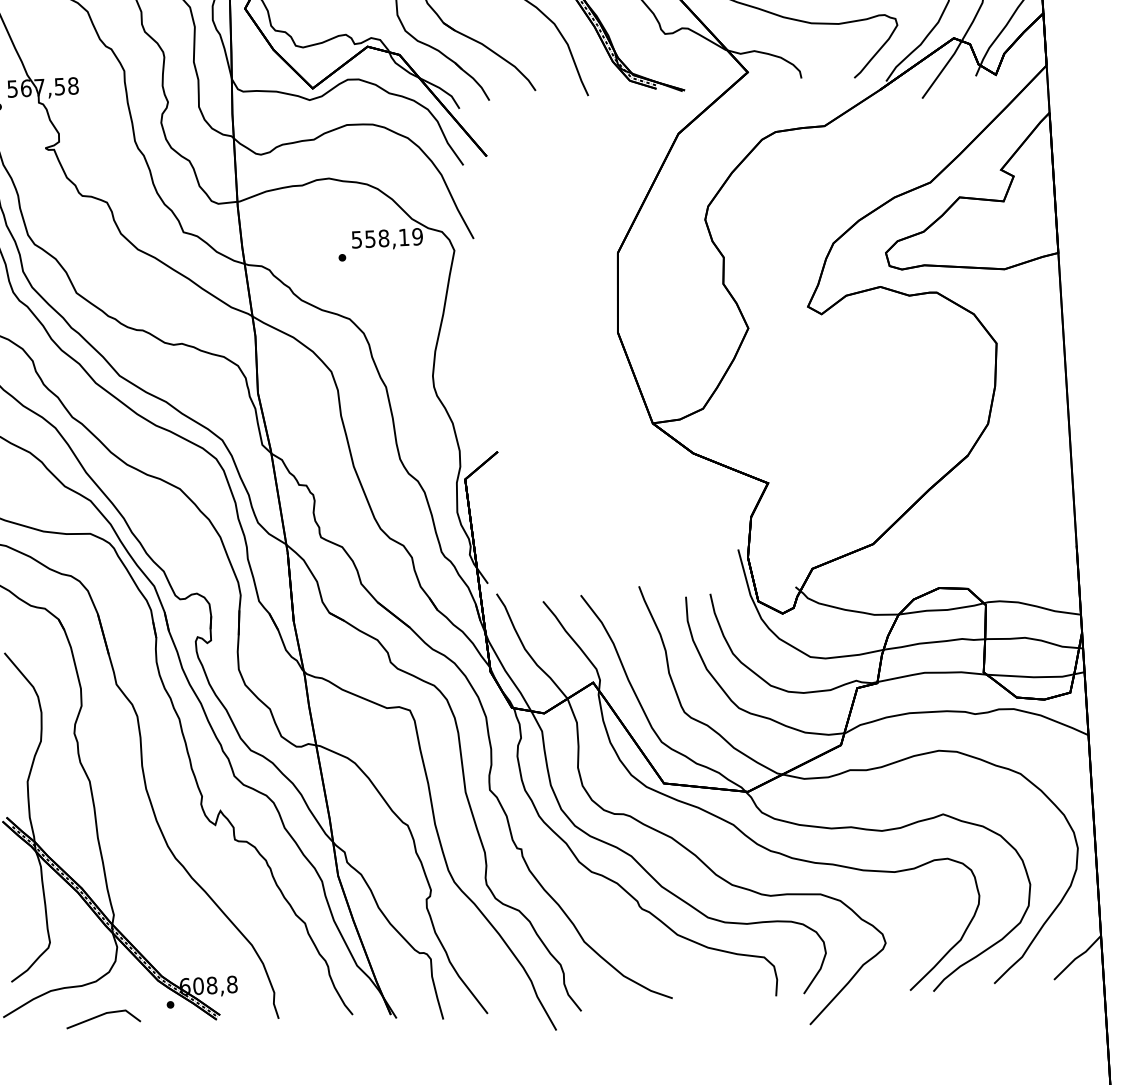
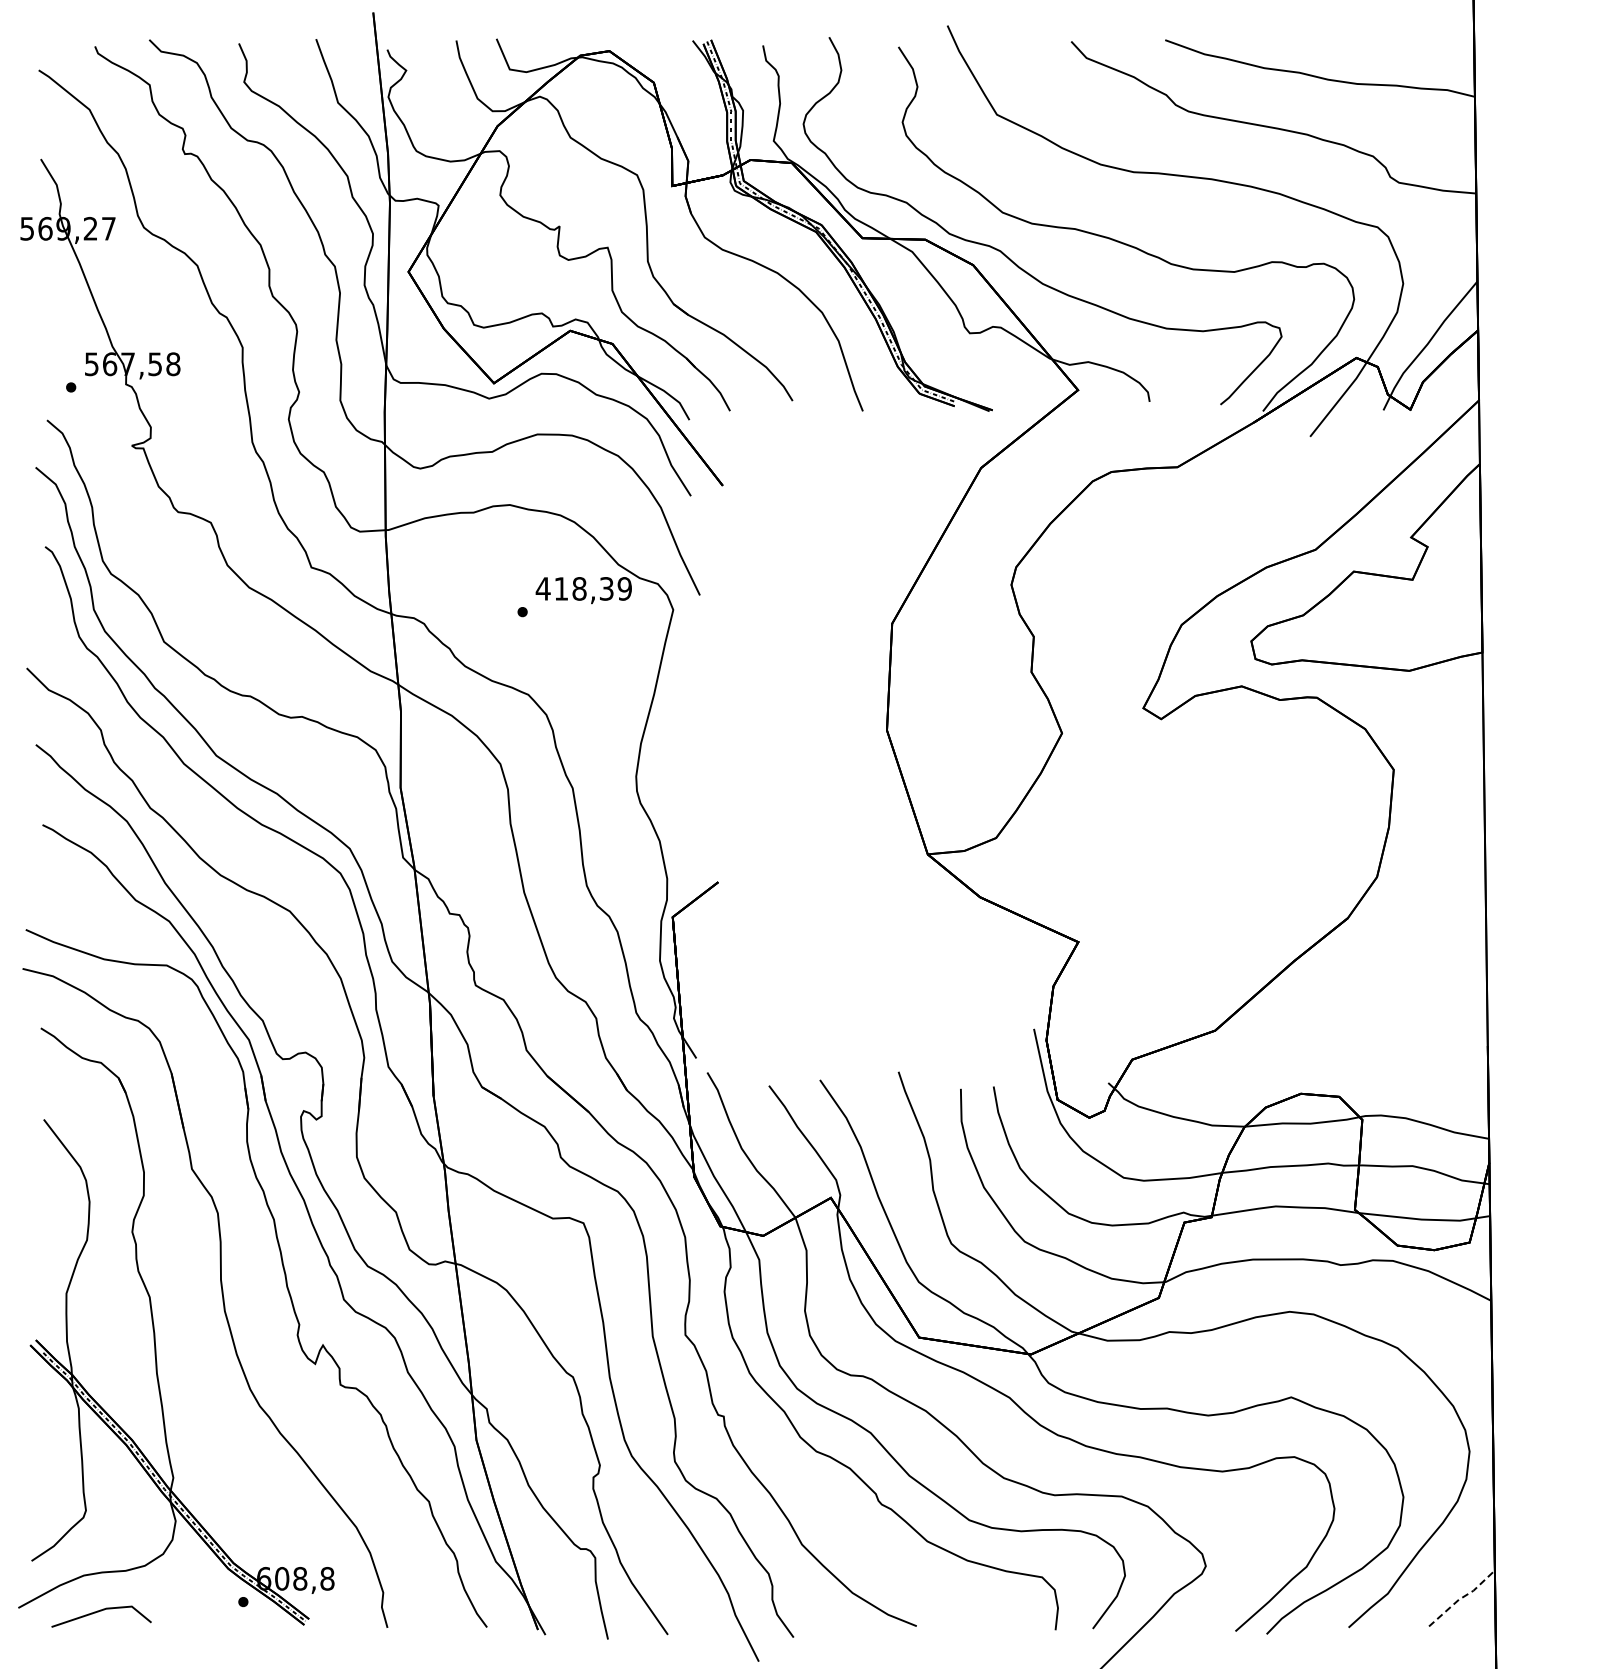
text: (380, 238) -> (574, 588), 558,19 -> 418,39
line: (1077, 957) -> (1462, 1597), solid -> dashed
line: (103, 1015) -> (101, 1611), moved

